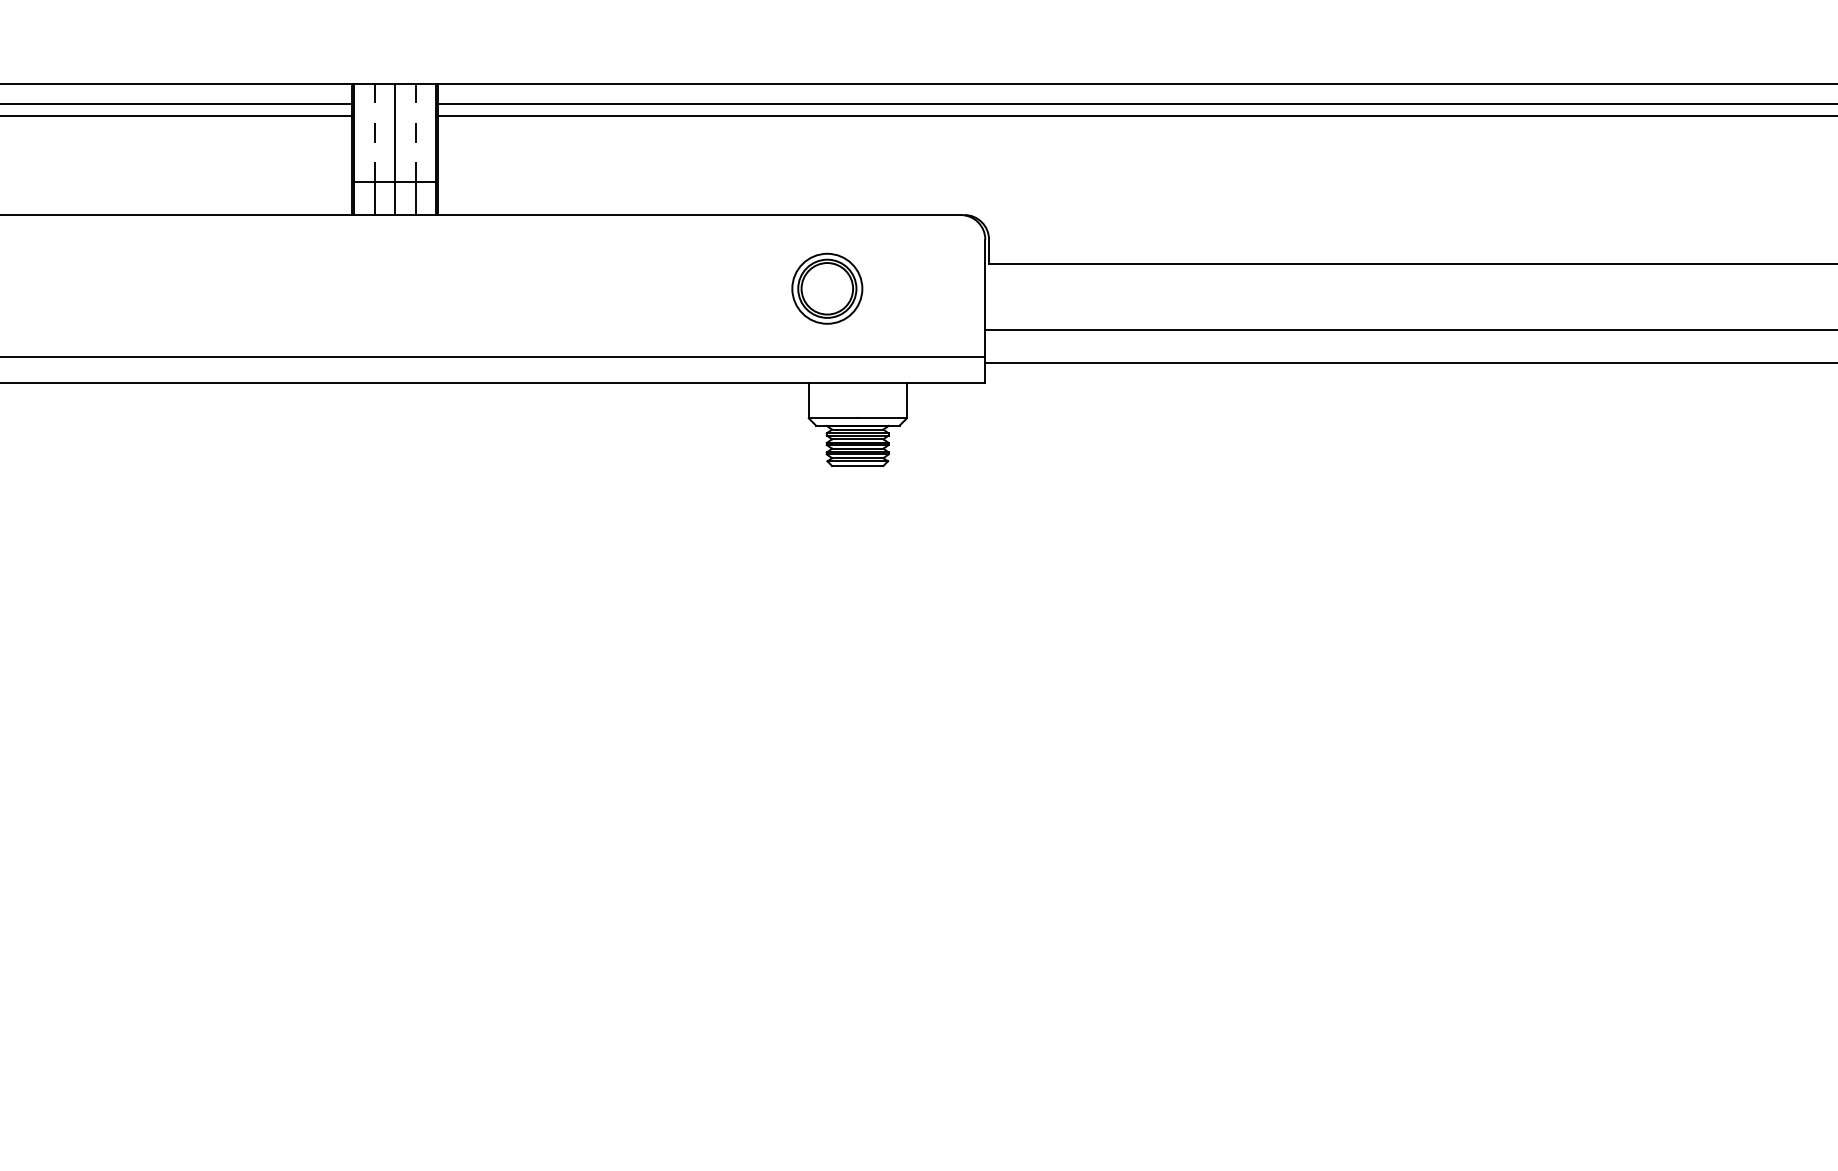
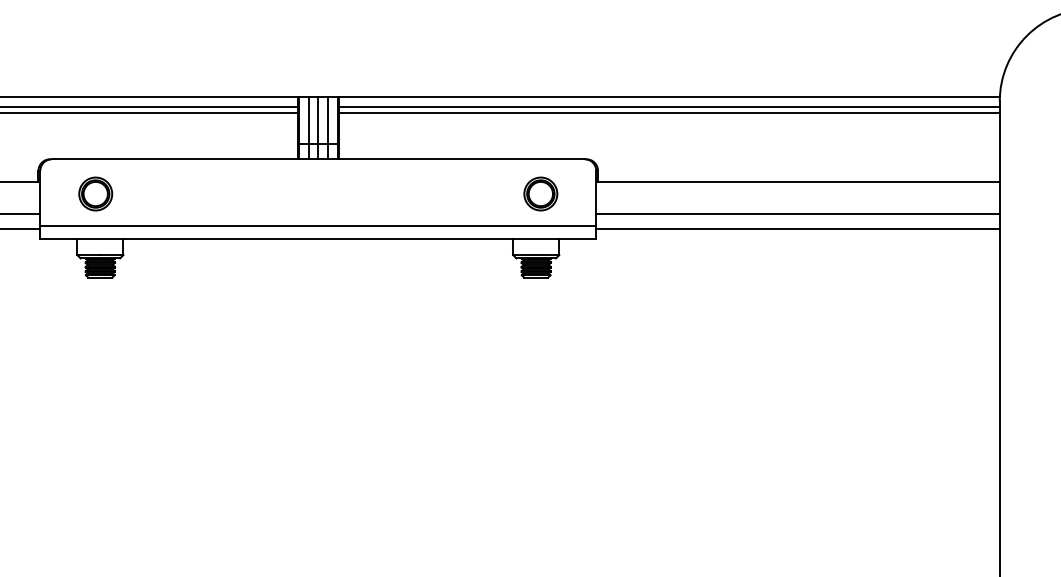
line: (374, 132) -> (308, 120), dashed -> solid
line: (414, 134) -> (327, 121), dashed -> solid
part: (826, 287) -> (540, 193), moved

